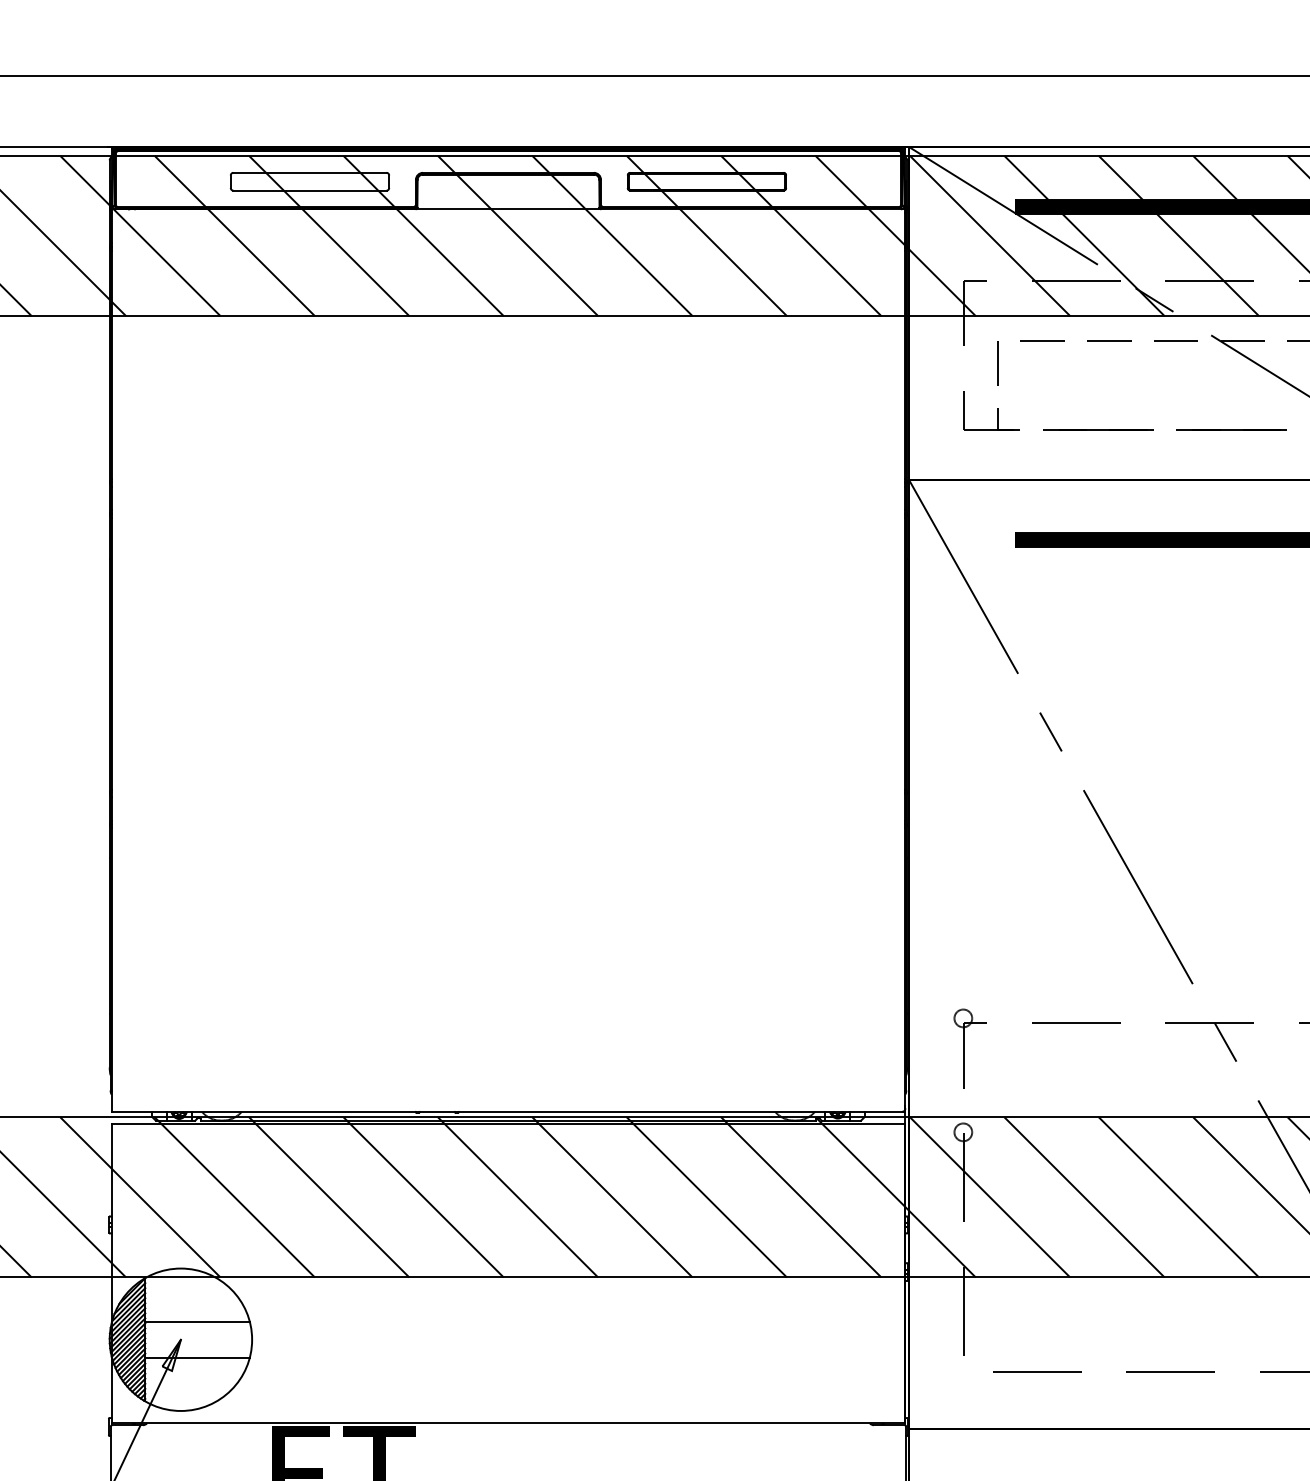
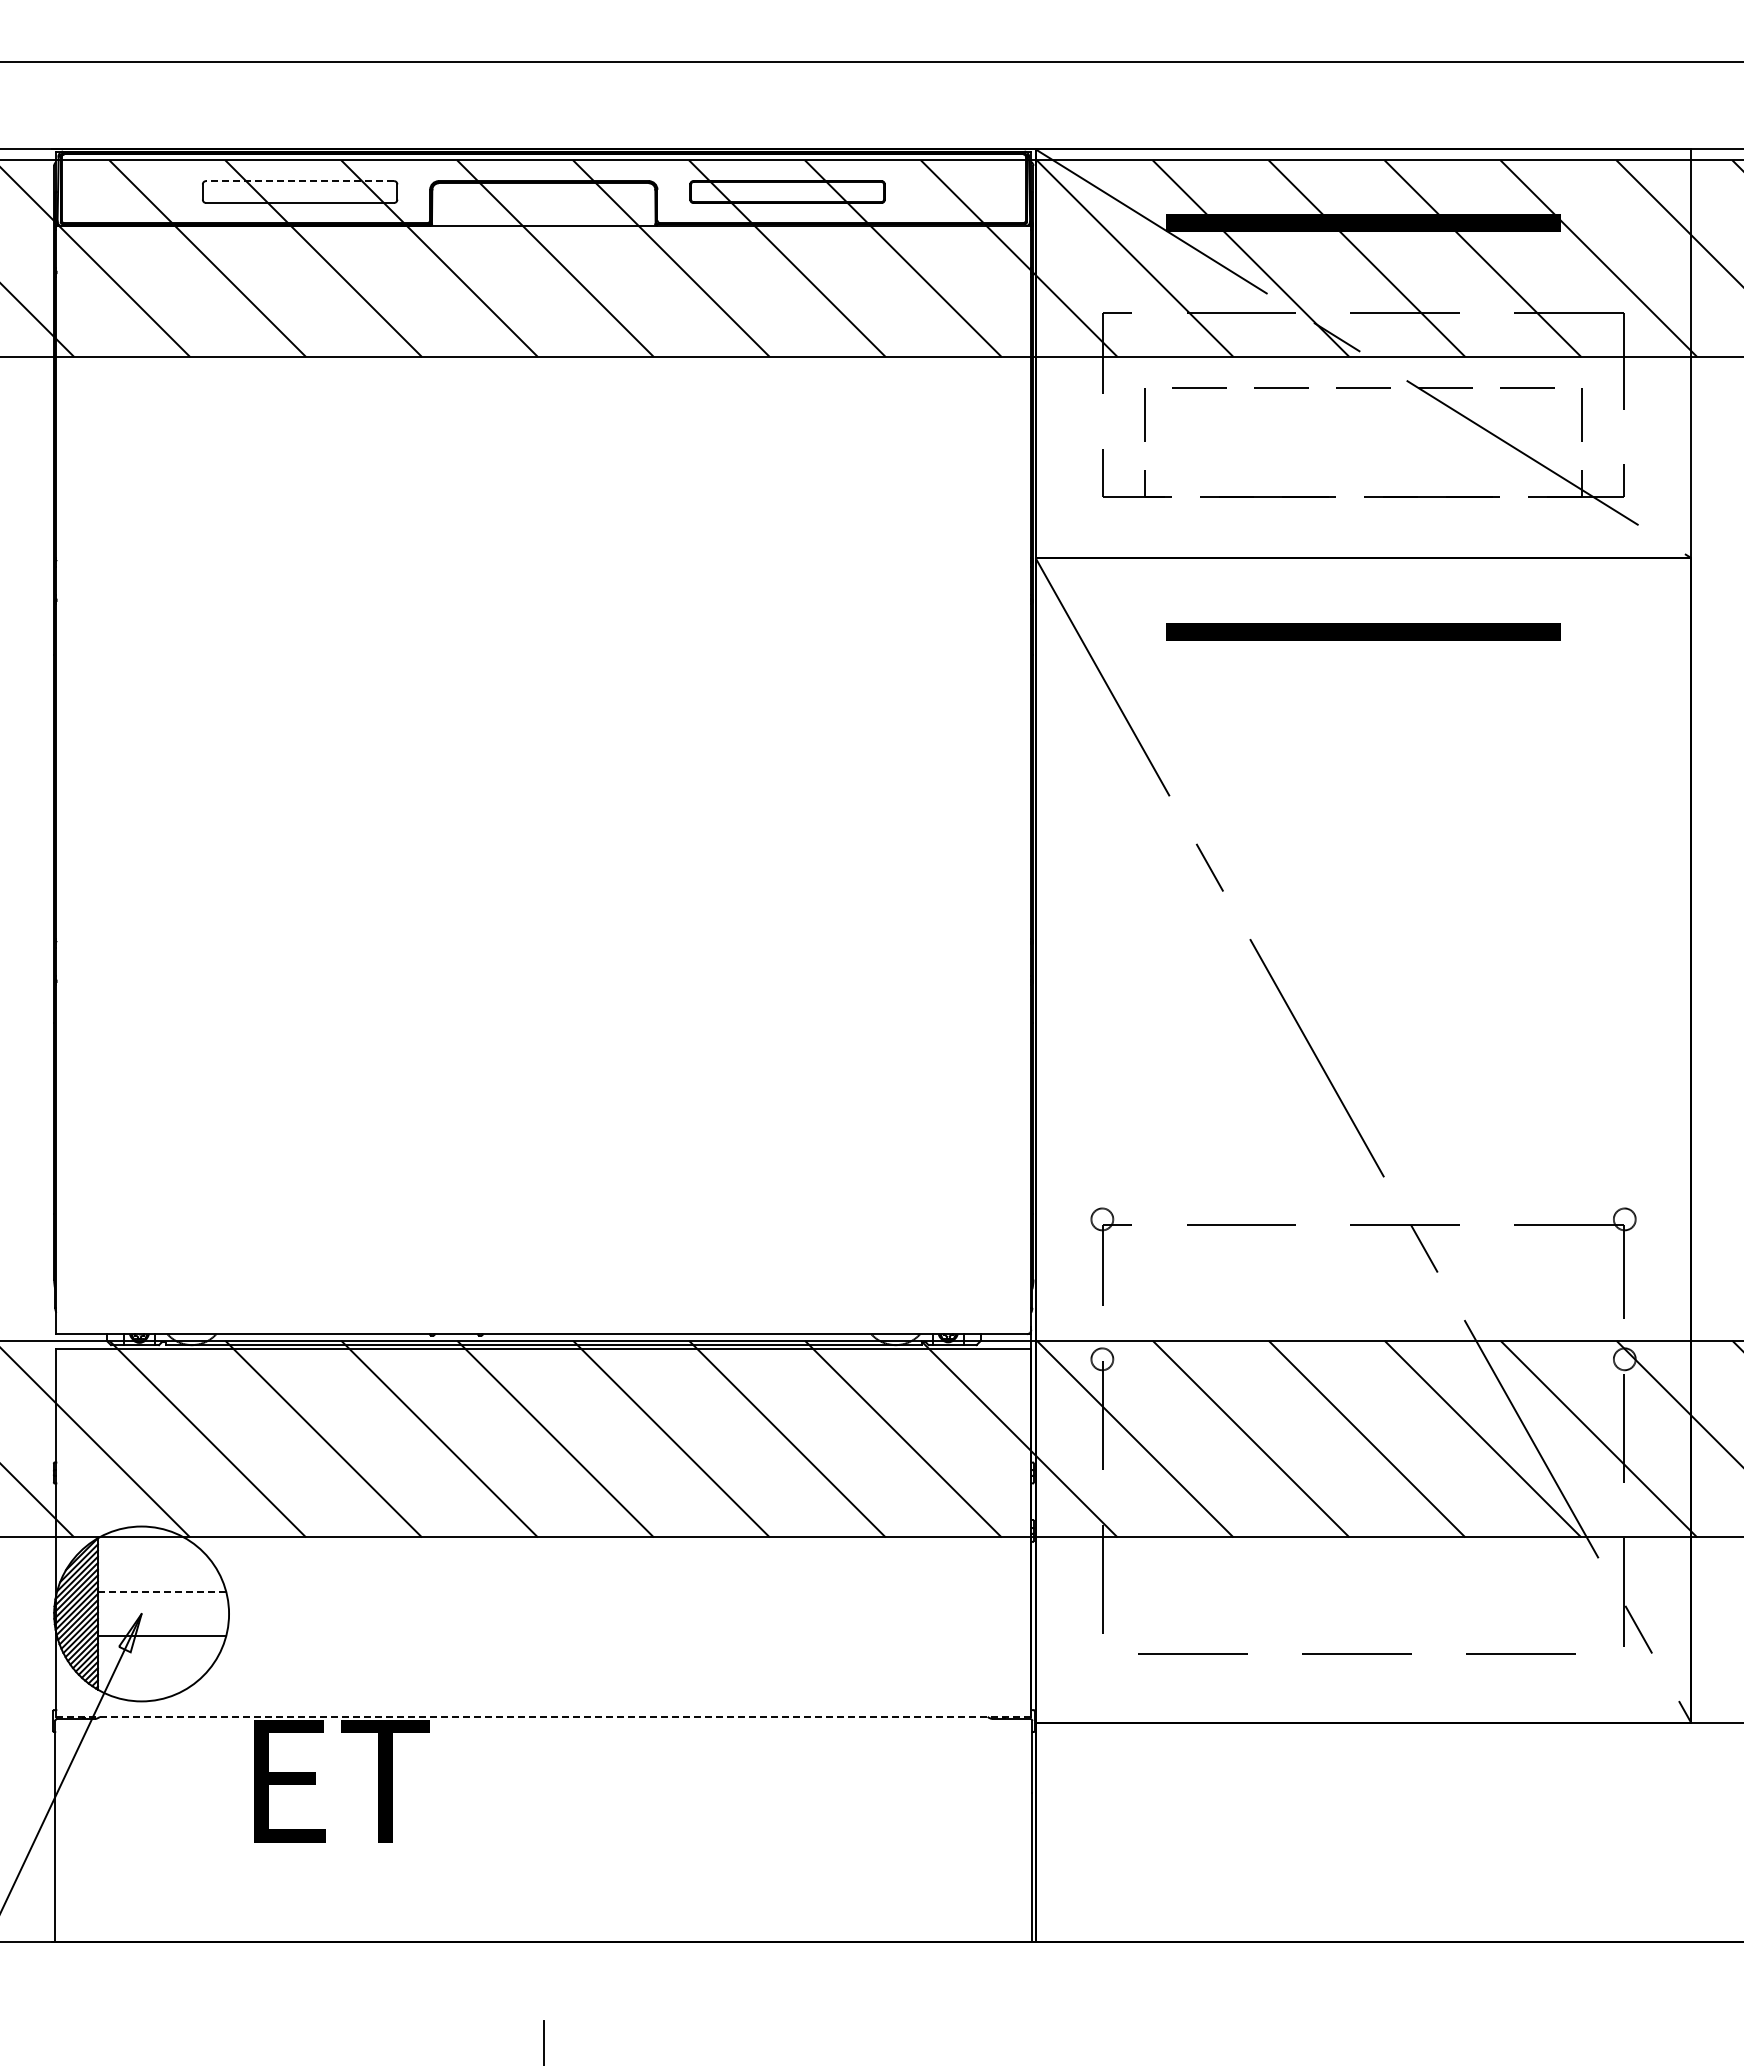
line: (310, 173) -> (300, 181), solid -> dashed
line: (197, 1322) -> (161, 1592), solid -> dashed
line: (509, 1423) -> (544, 1716), solid -> dashed

